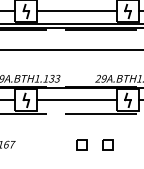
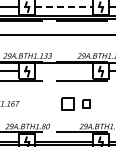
line: (77, 11) -> (64, 7), solid -> dashed
line: (76, 100) -> (63, 71), removed
part: (81, 144) -> (67, 103), size x1.6

